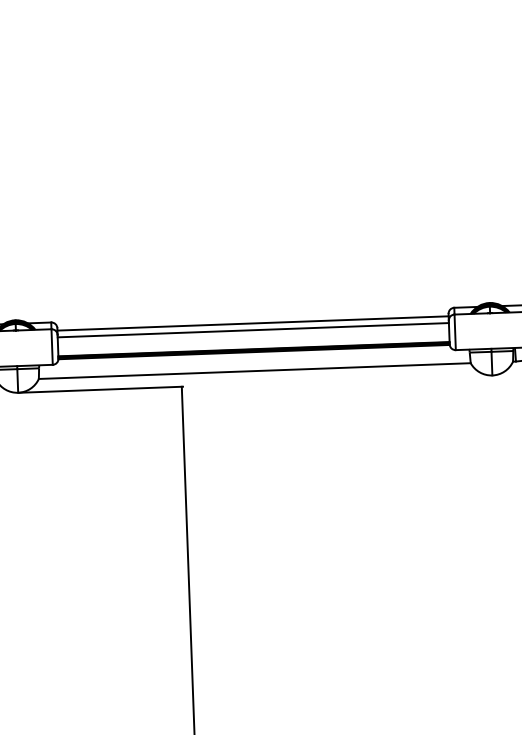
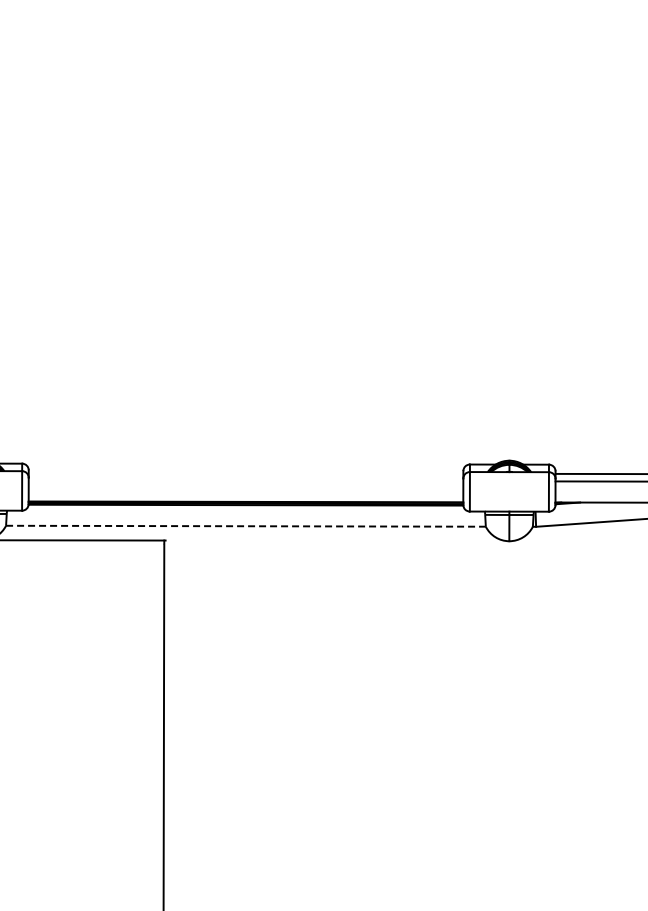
line: (252, 322) -> (245, 472), removed
line: (252, 329) -> (245, 480), removed
line: (254, 371) -> (245, 526), solid -> dashed

